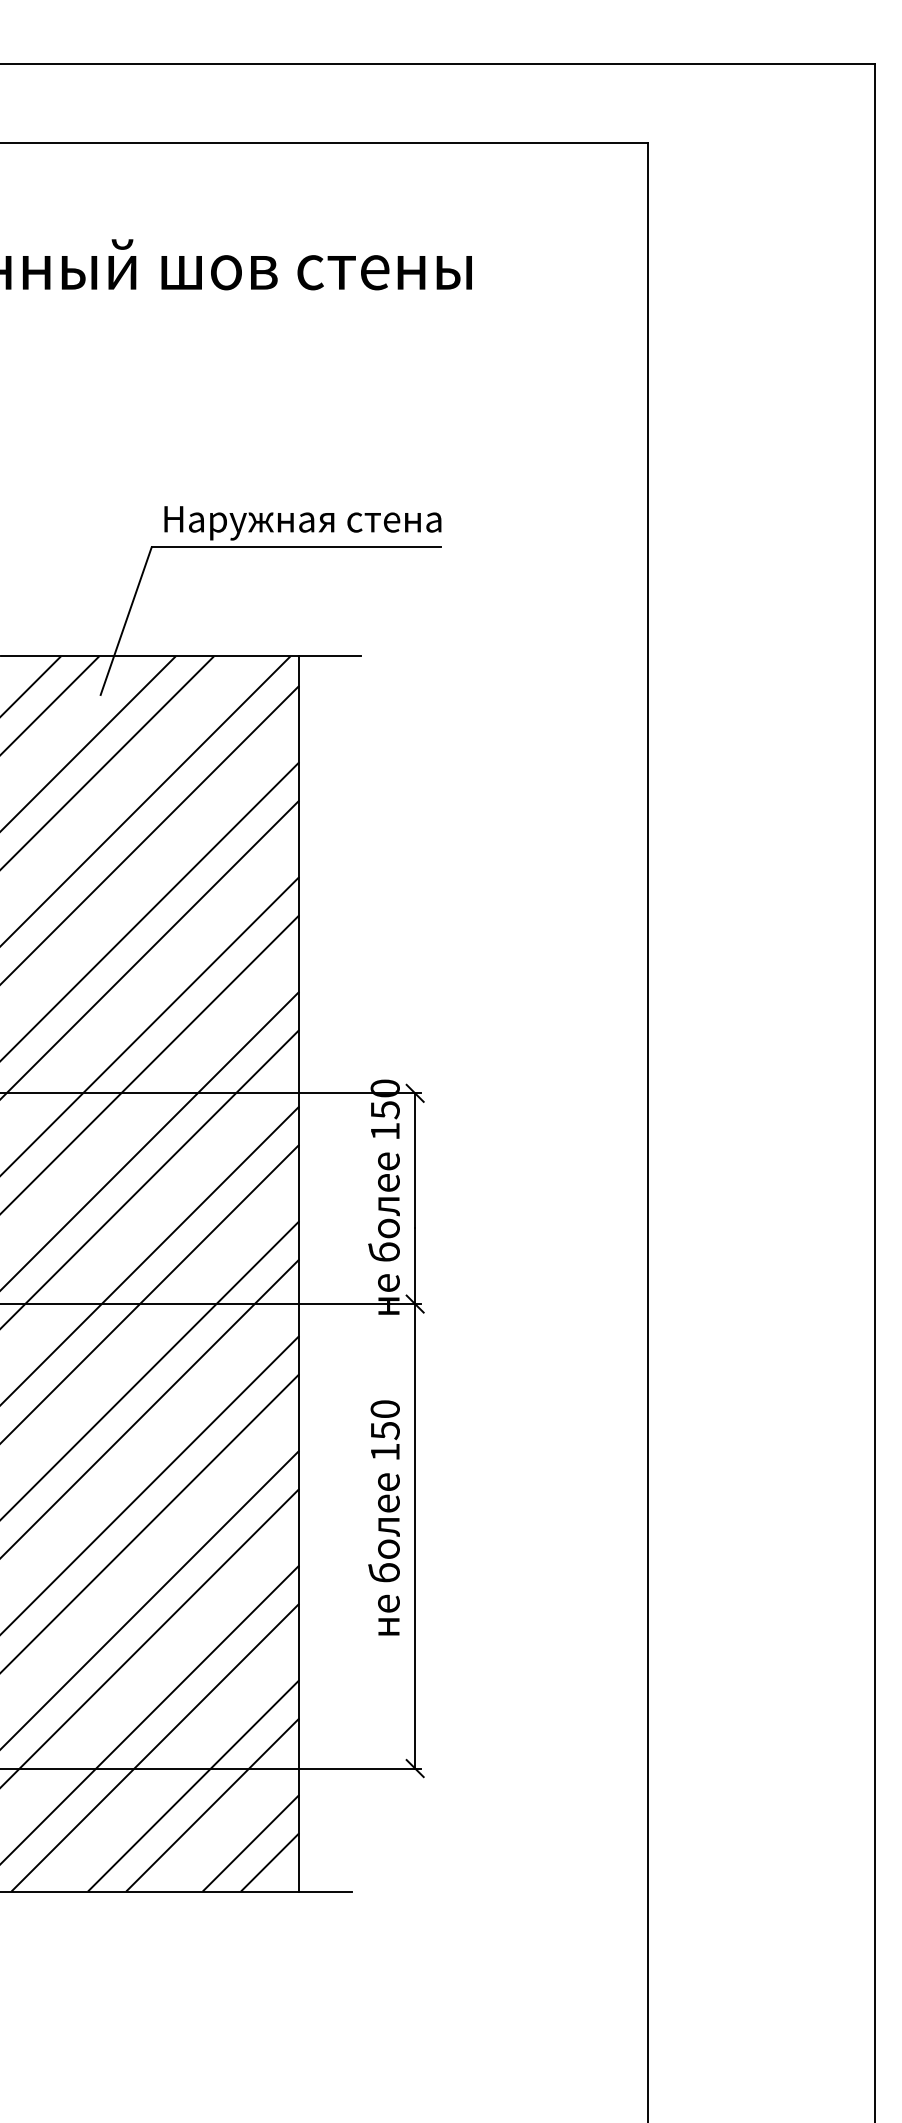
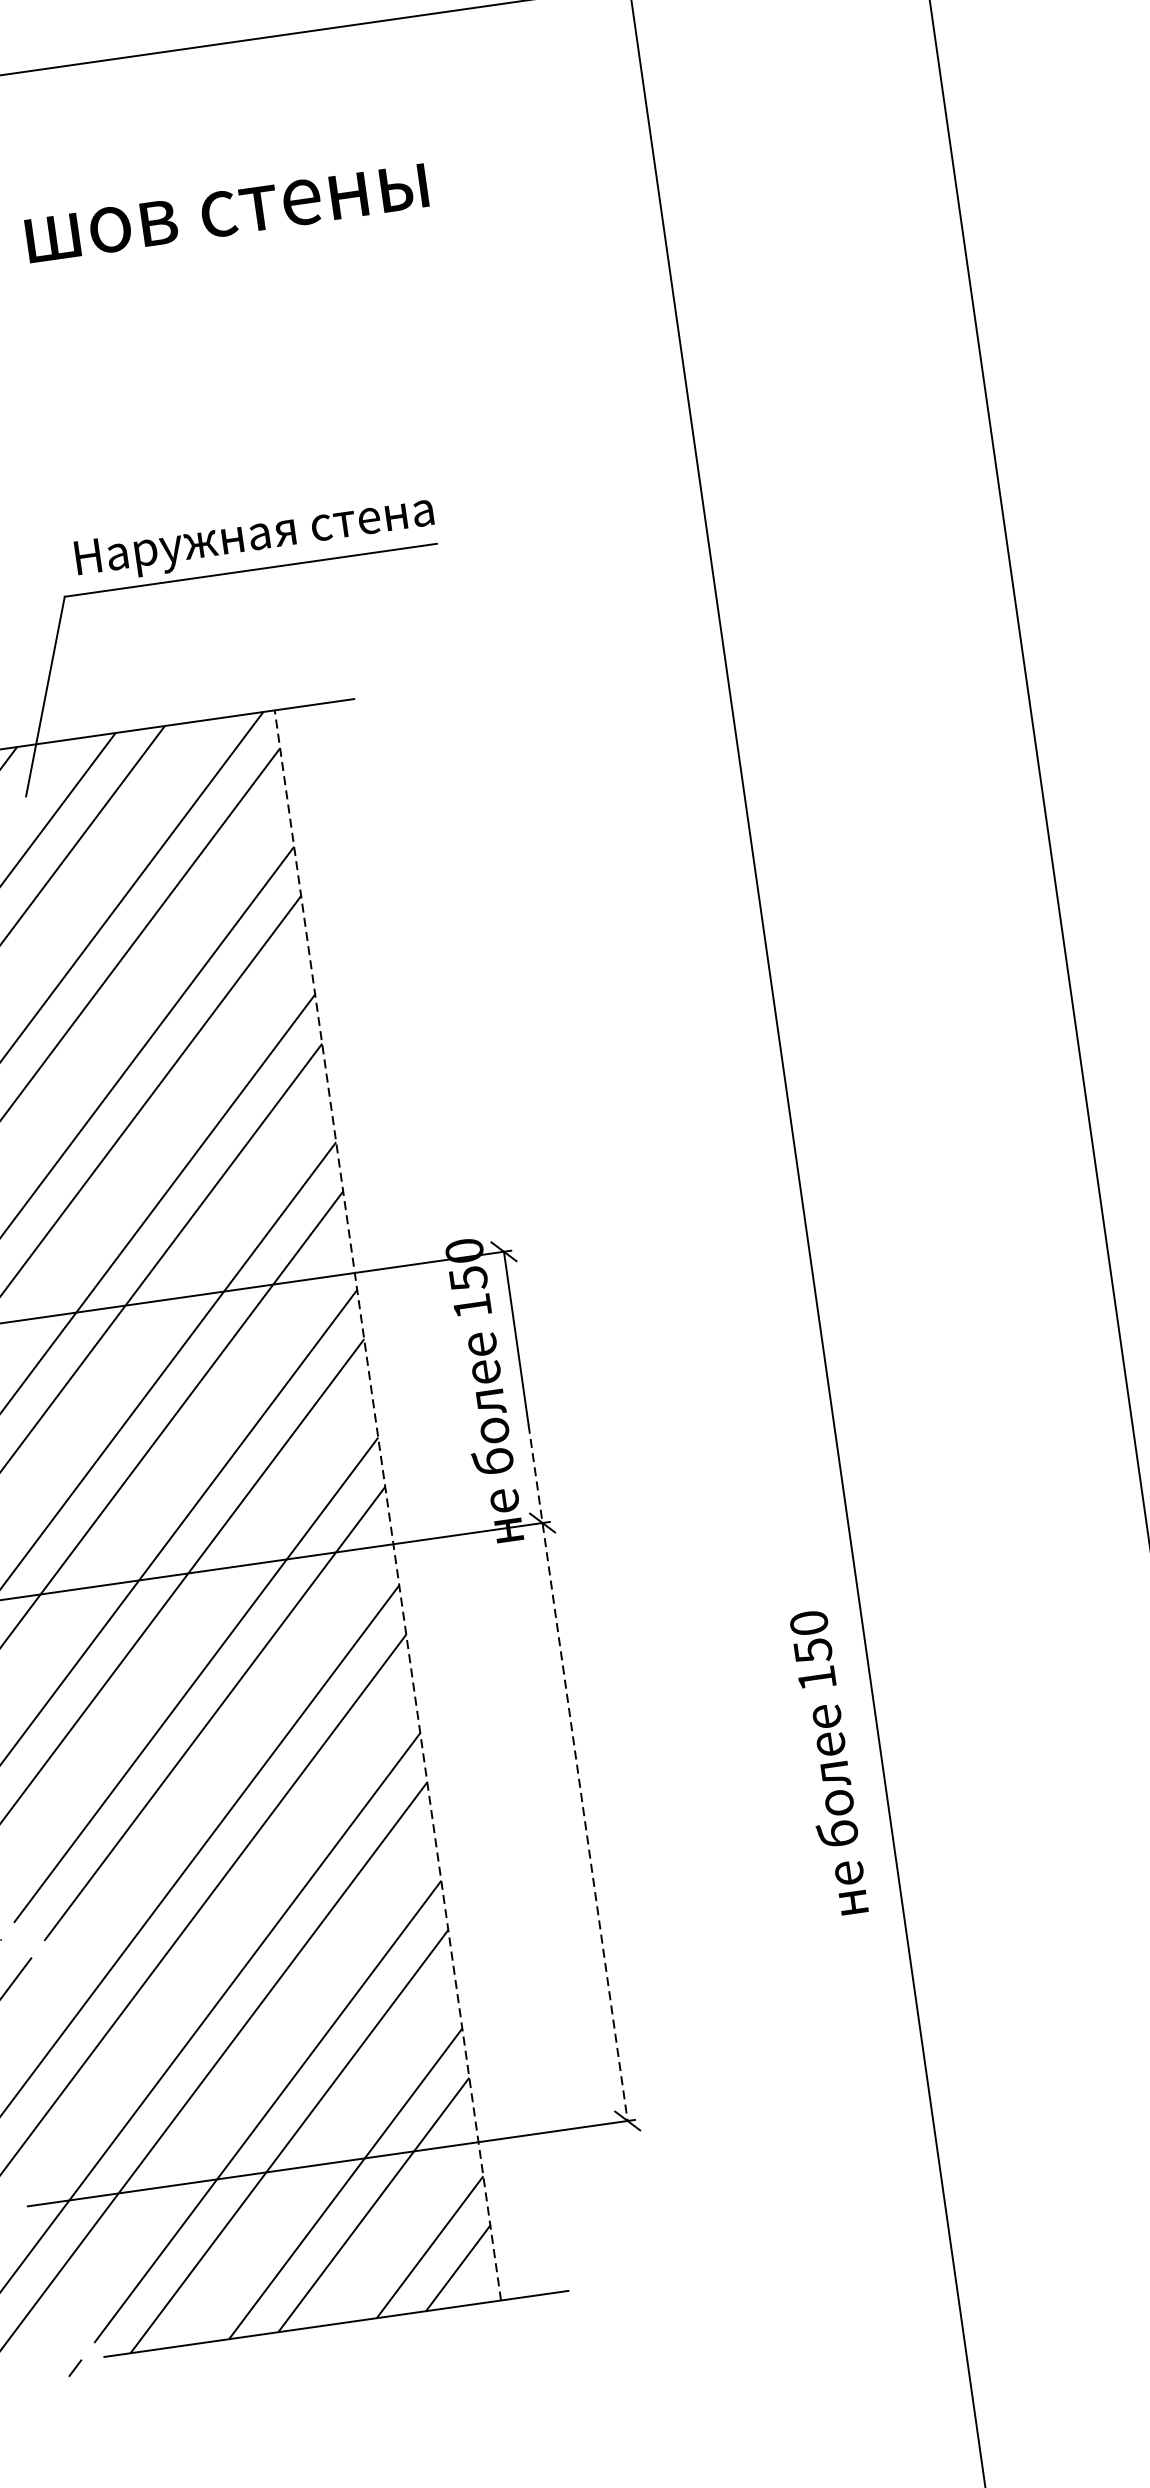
line: (299, 1273) -> (388, 1504), solid -> dashed
line: (415, 1498) -> (578, 1773), solid -> dashed
text: (383, 1517) -> (826, 1762), moved

